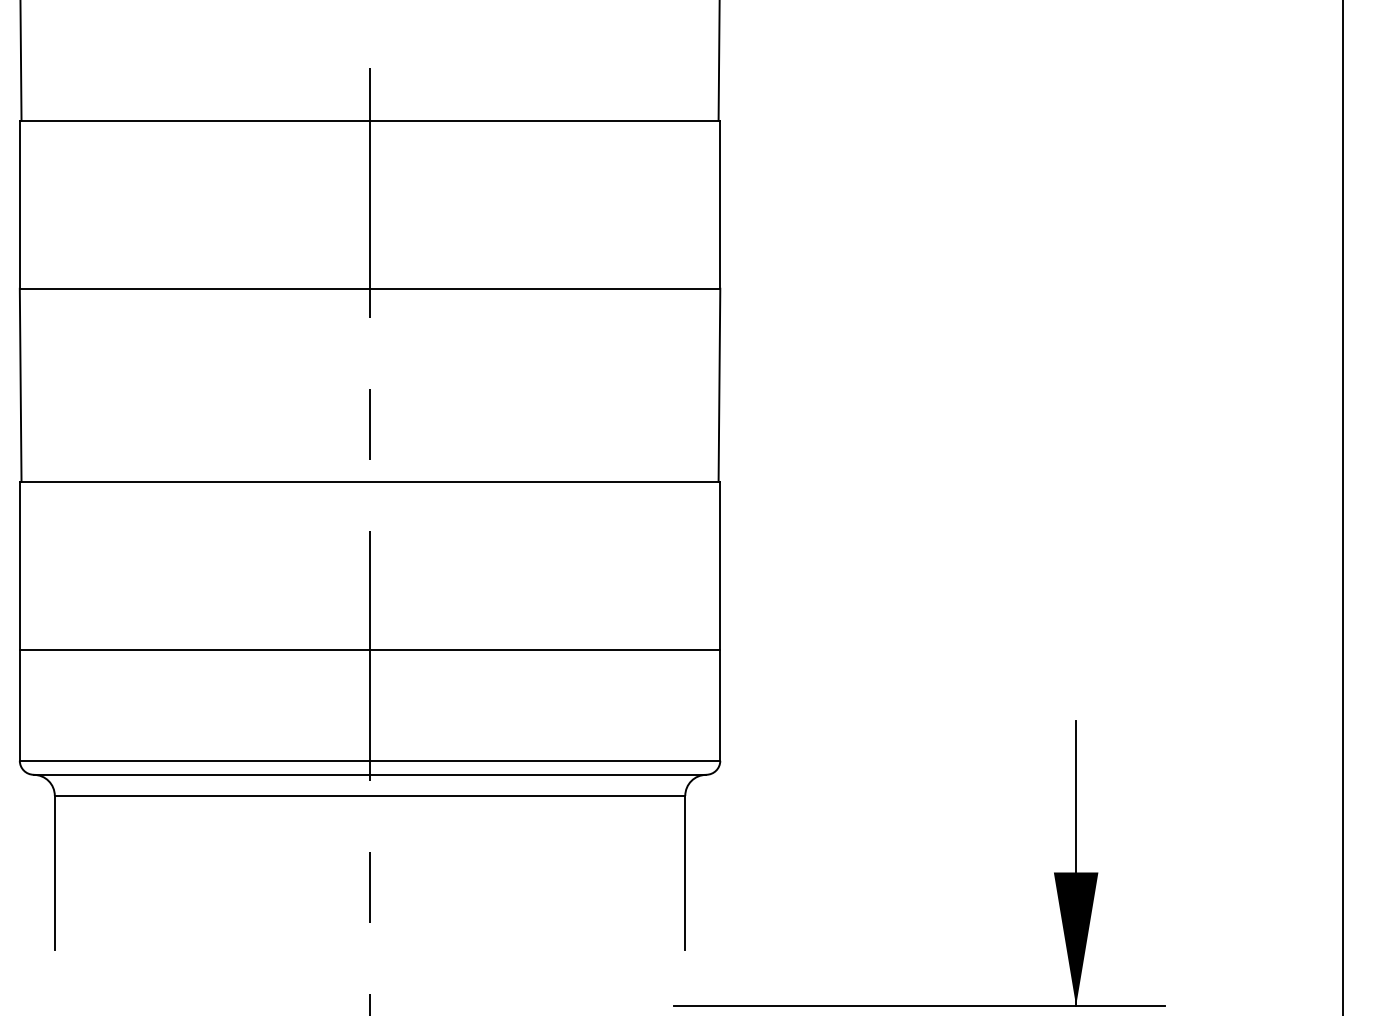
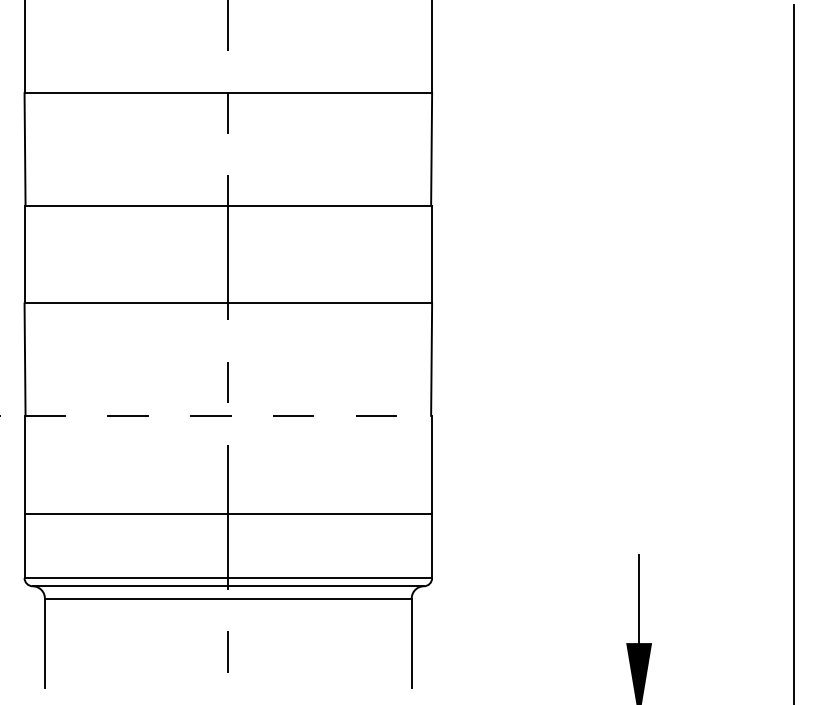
line: (370, 481) -> (228, 415), solid -> dashed

